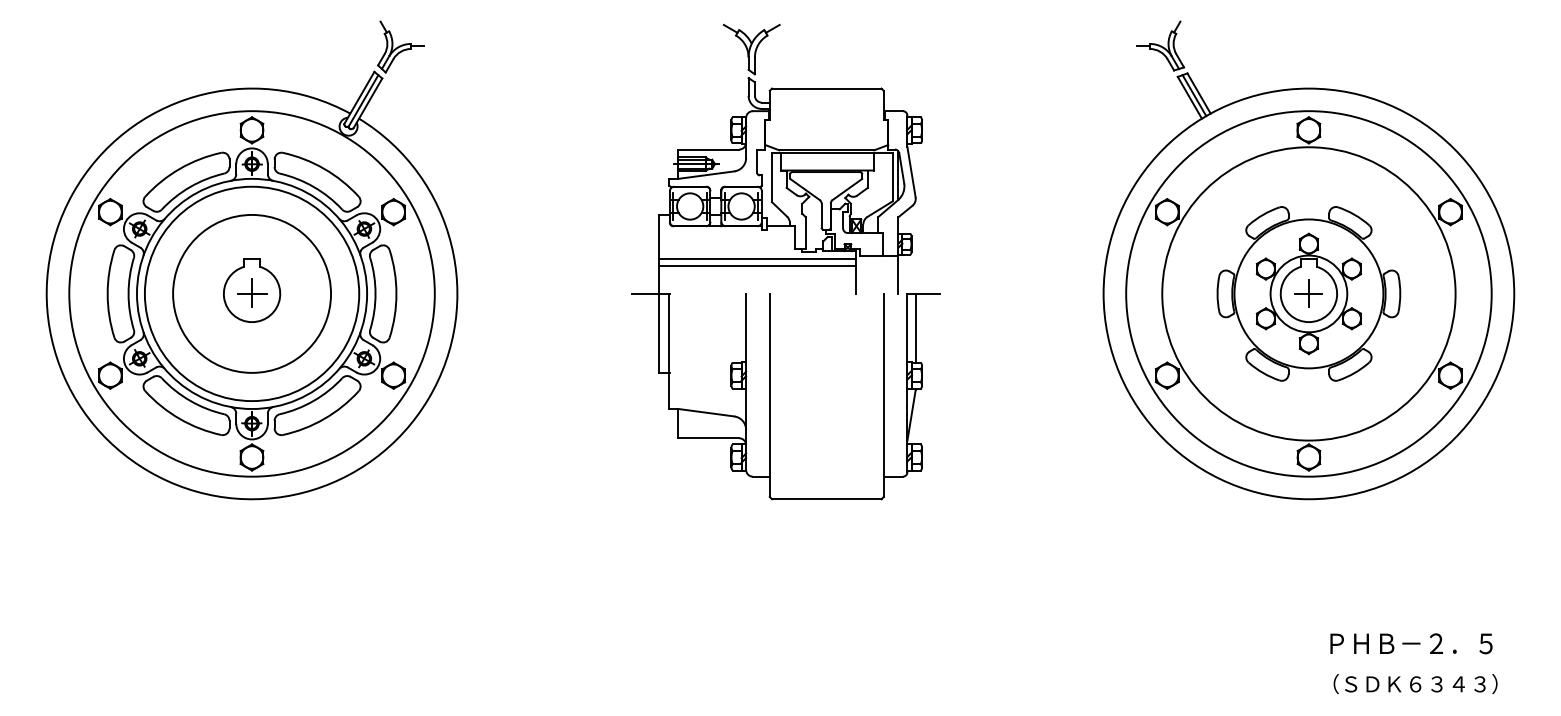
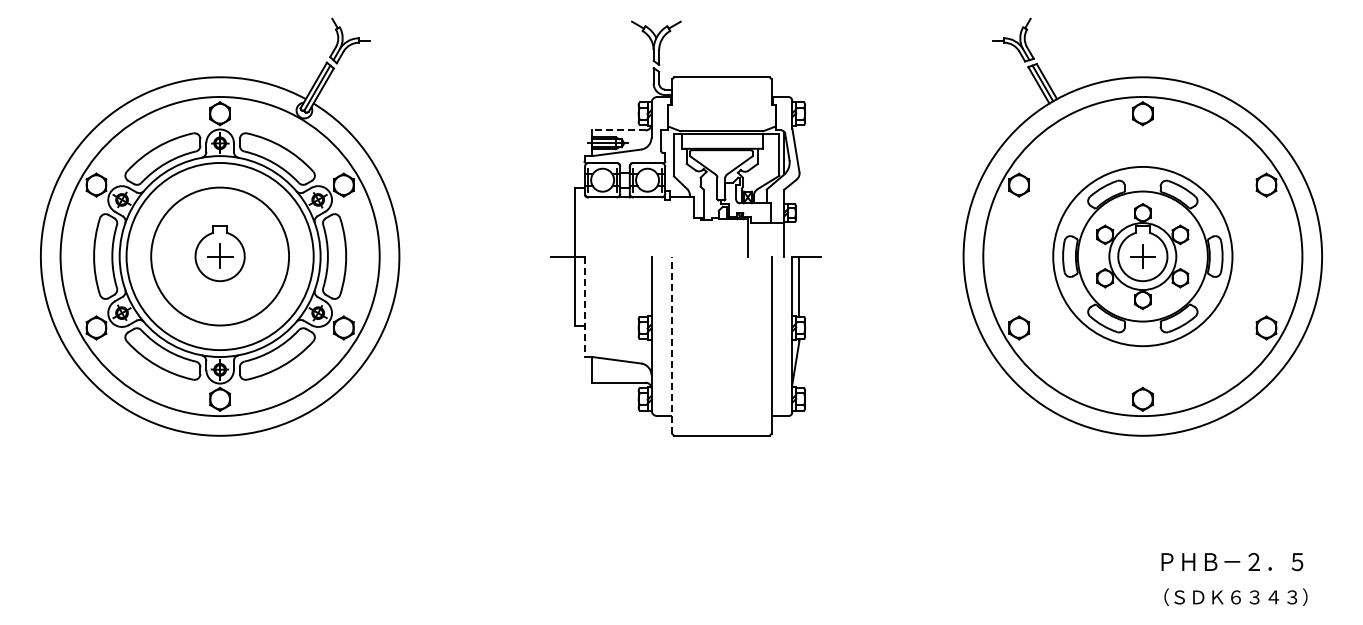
line: (708, 149) -> (618, 130), solid -> dashed
line: (757, 259) -> (661, 226), removed
line: (757, 265) -> (661, 231), removed
circle: (1308, 293) -> (1142, 256), size x0.7
line: (669, 352) -> (584, 307), solid -> dashed
line: (770, 395) -> (672, 345), solid -> dashed

